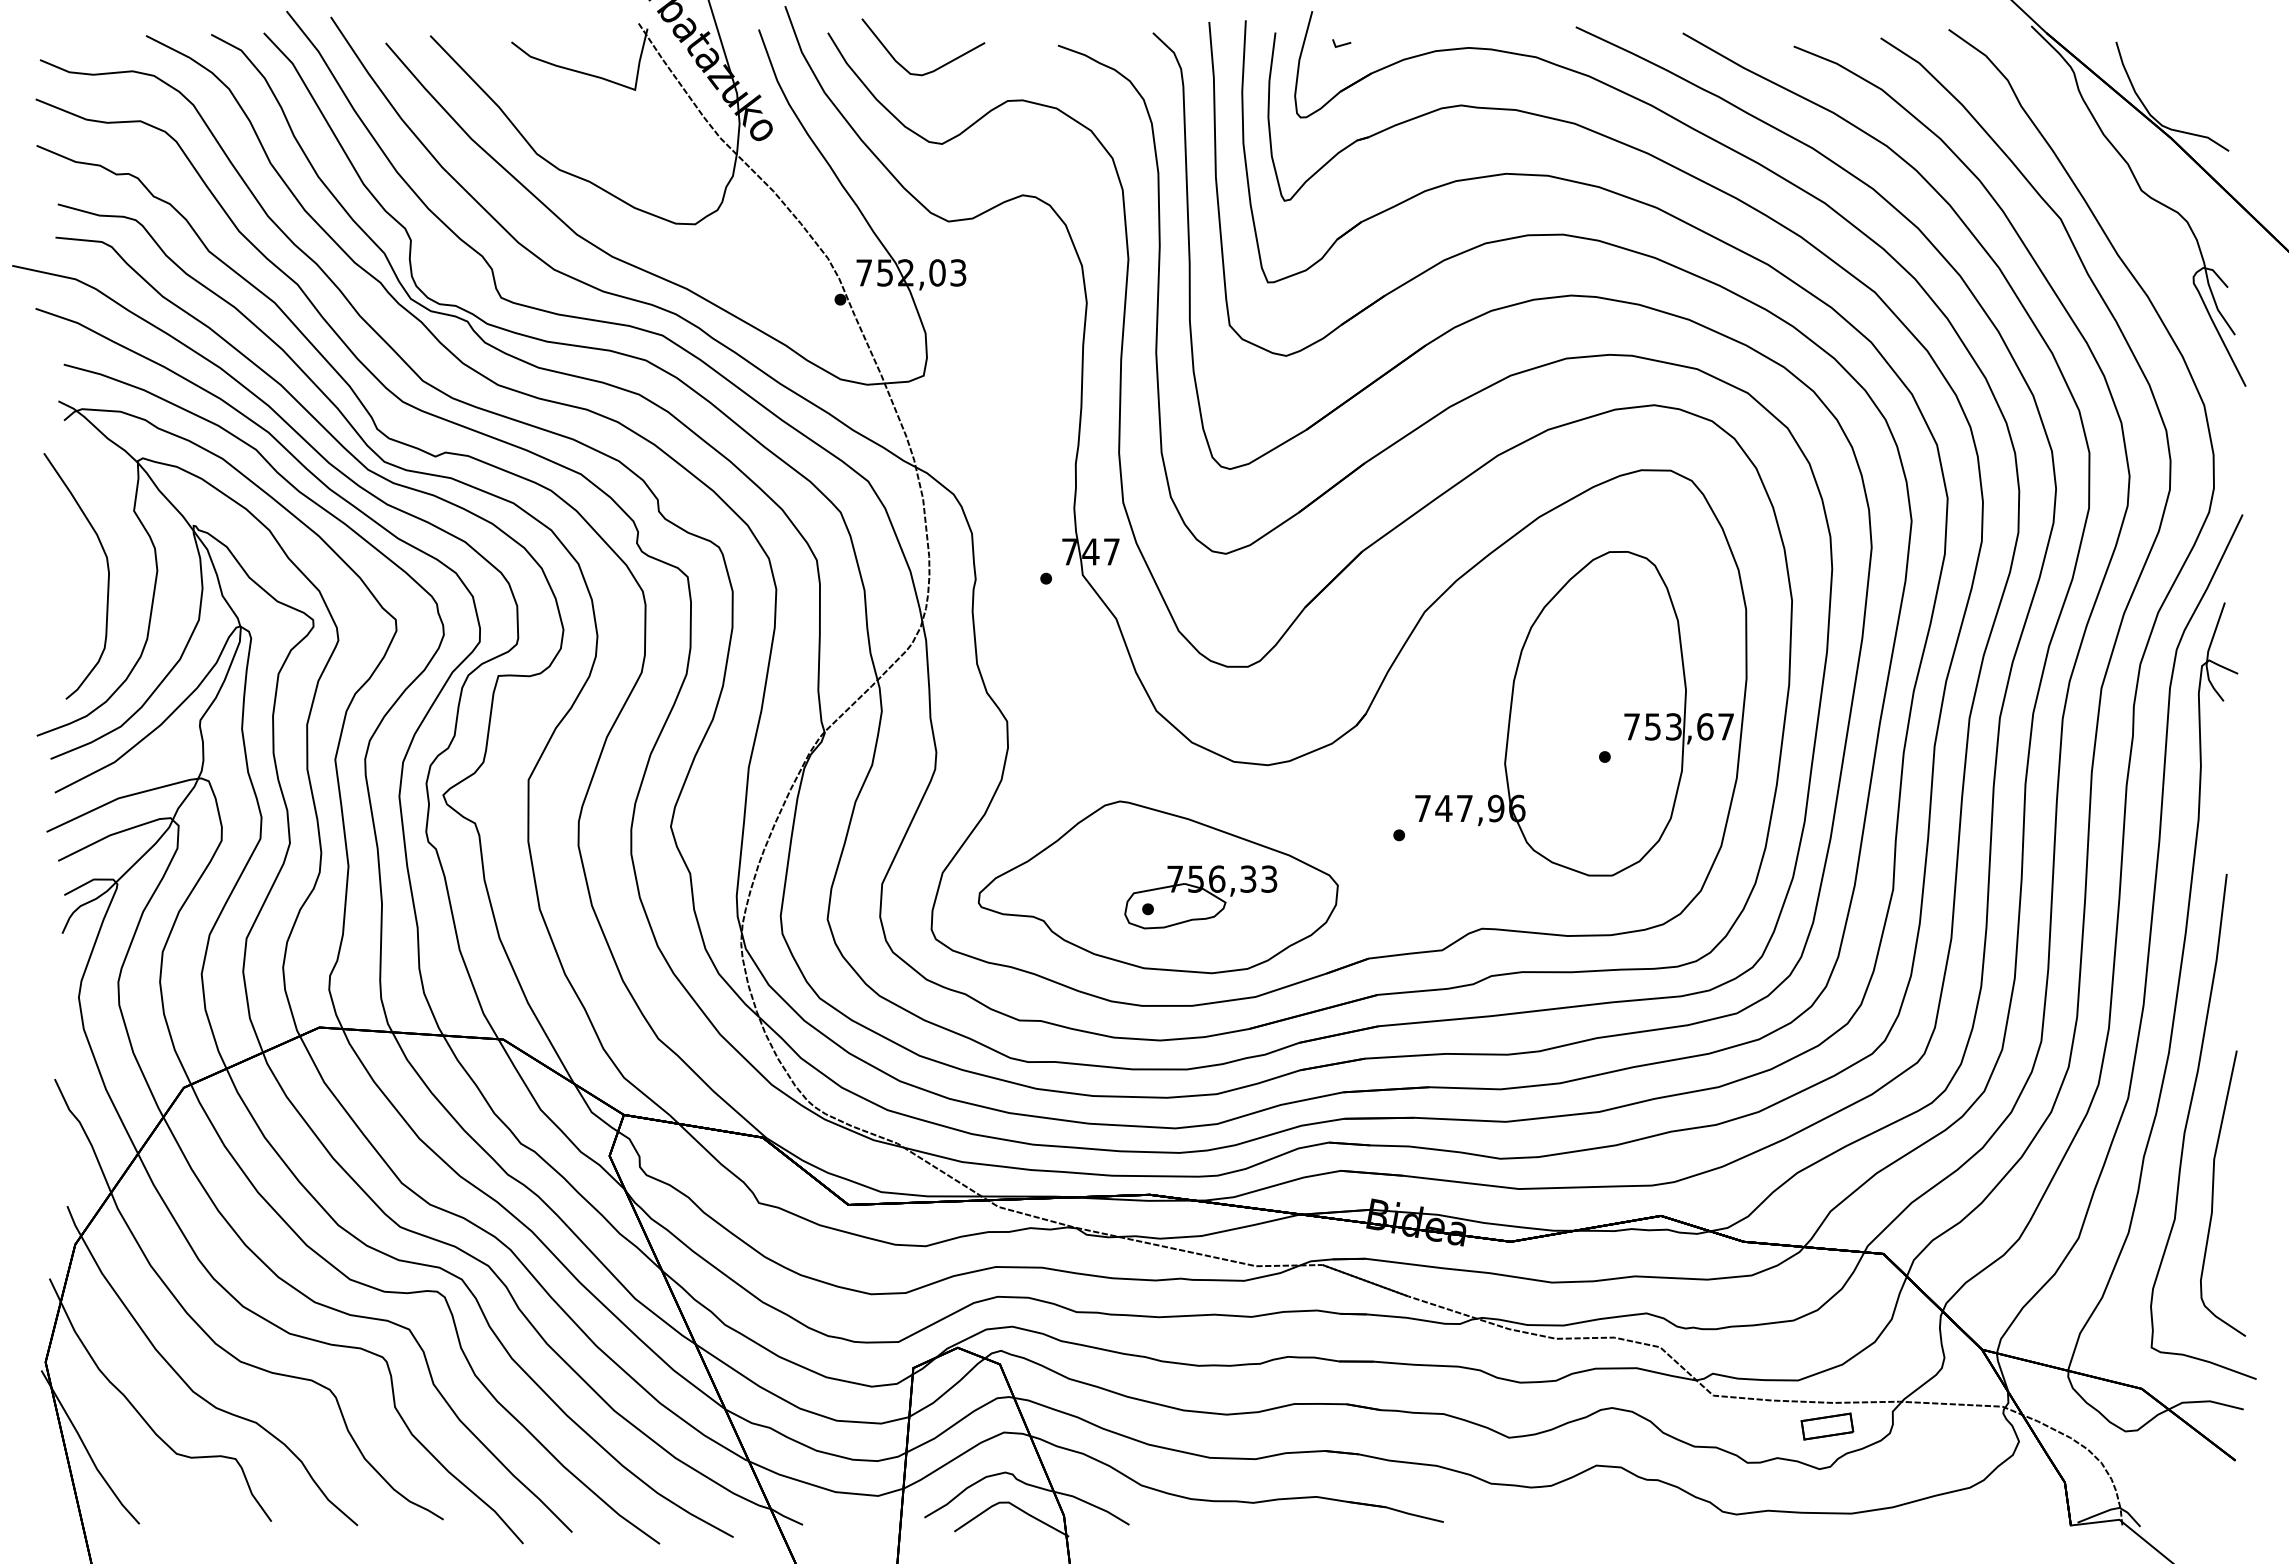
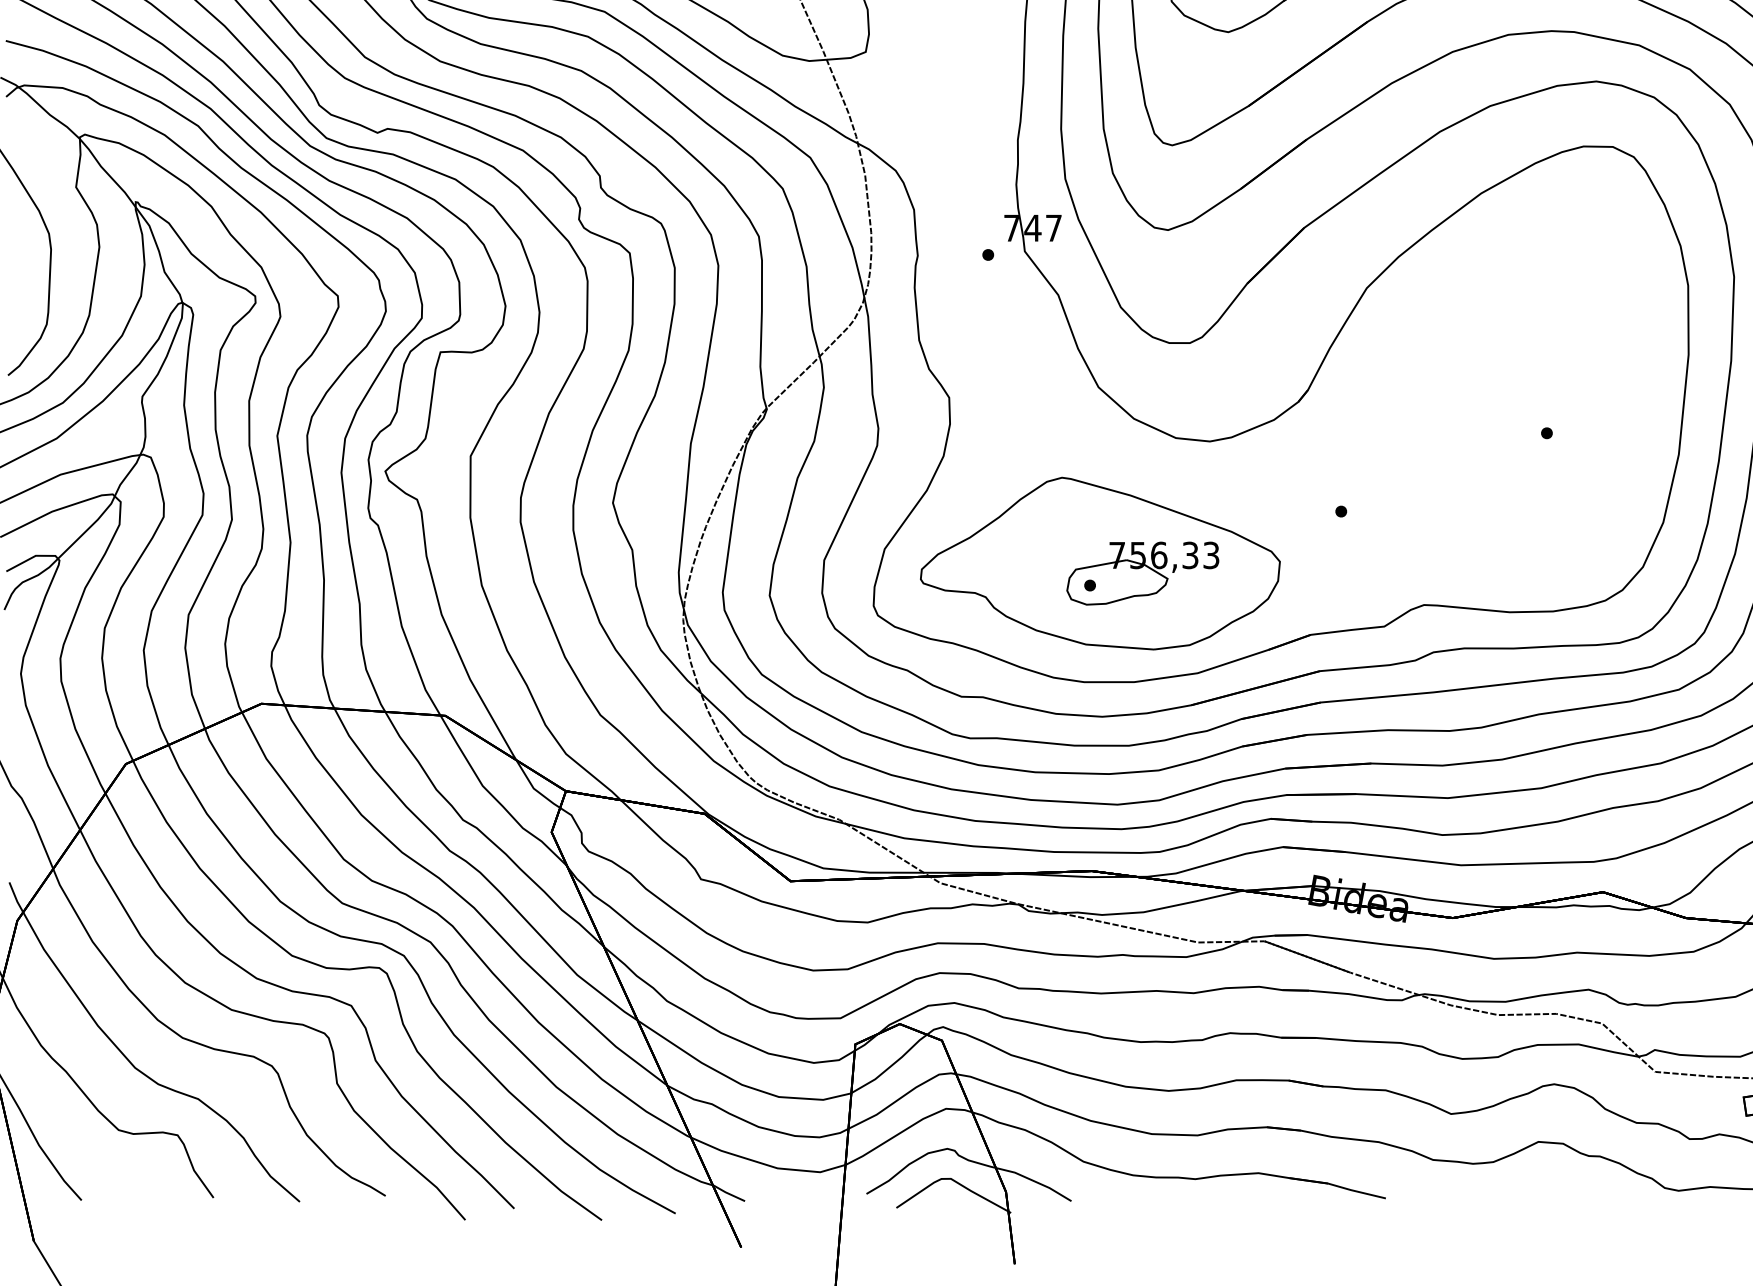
part: (1574, 713) -> (1516, 389), removed

